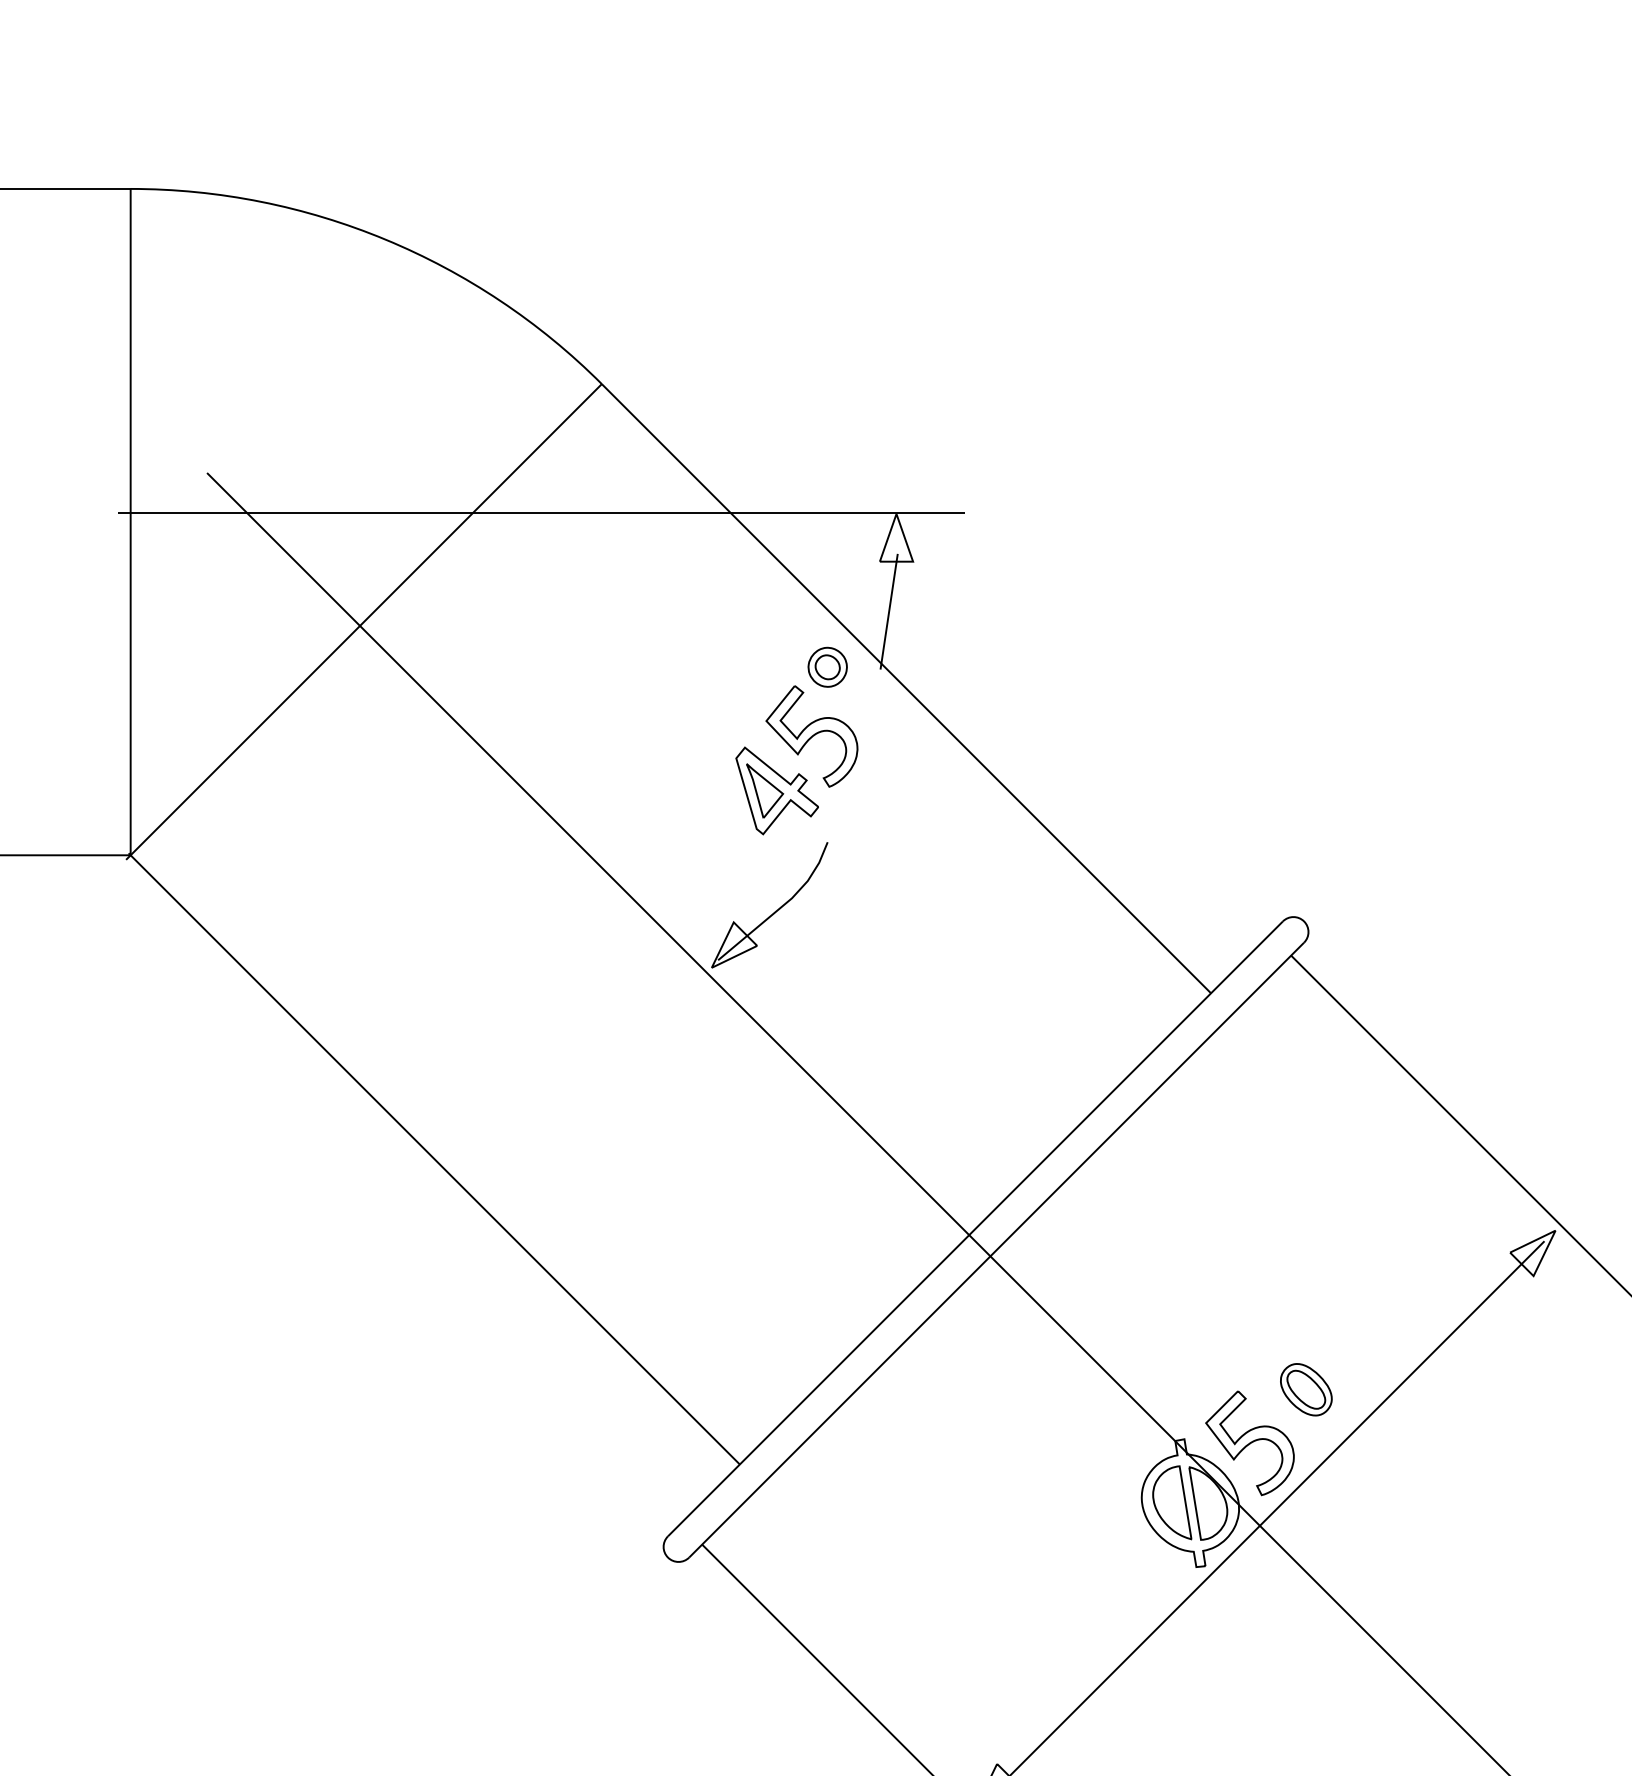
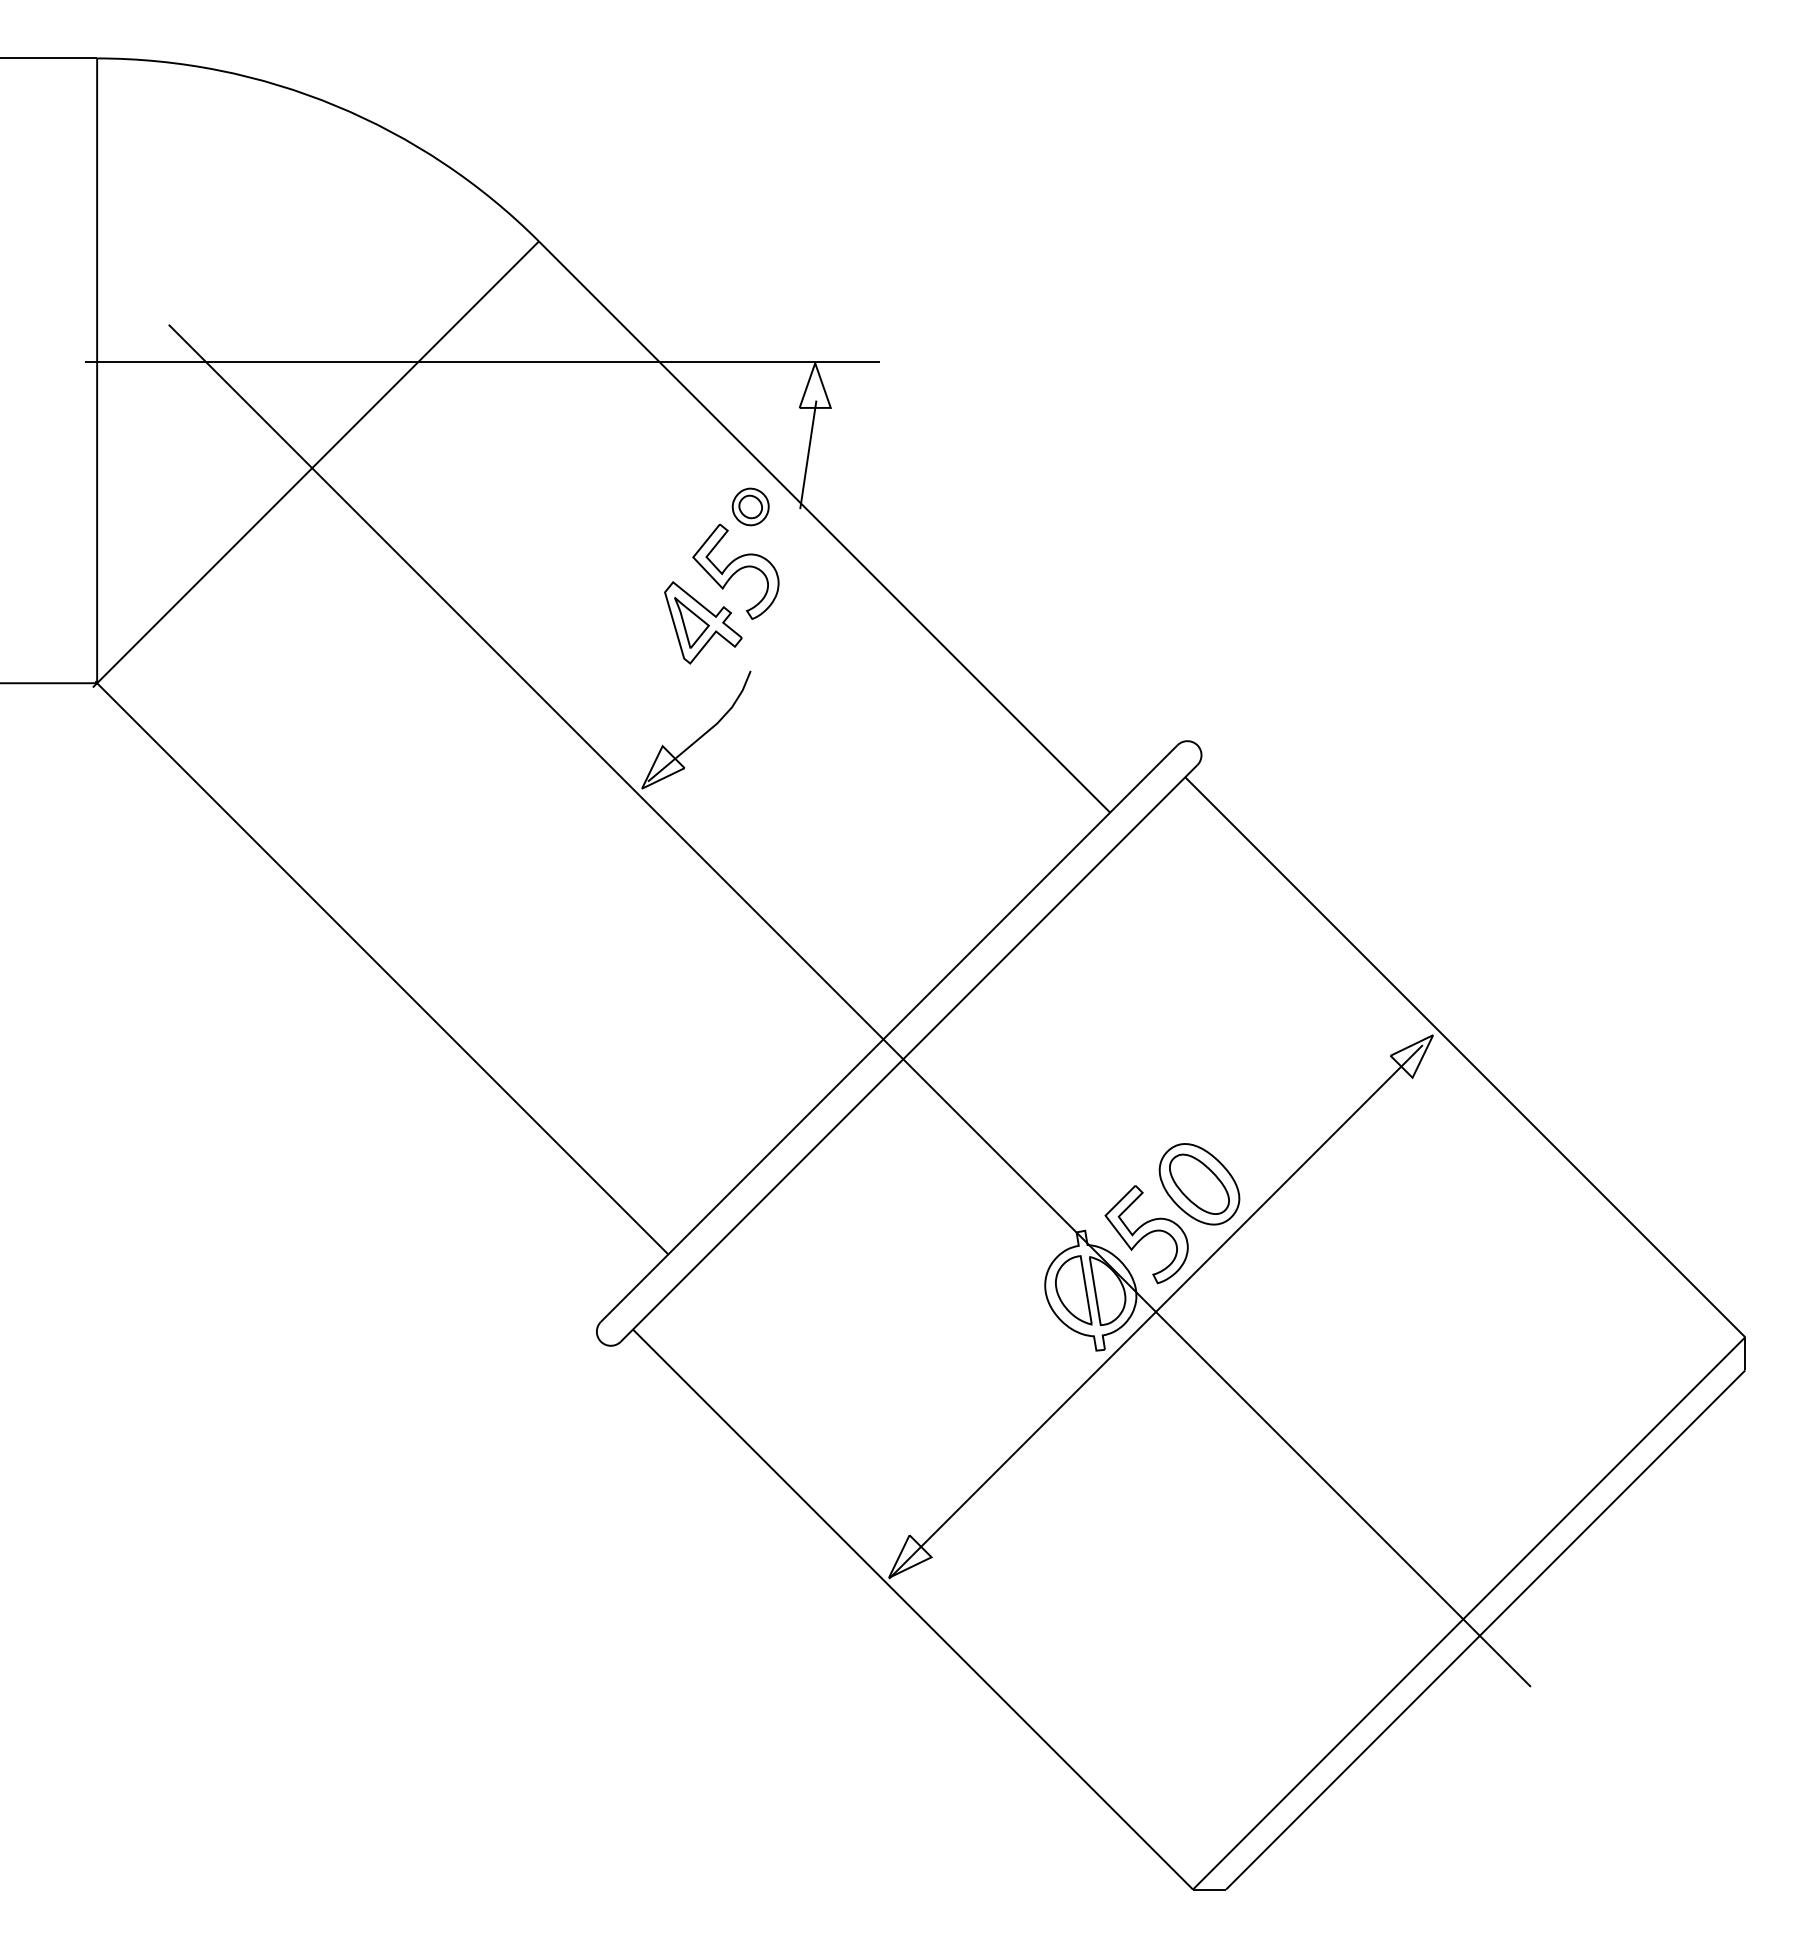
part: (1306, 1389) -> (1199, 1184), size x1.67

